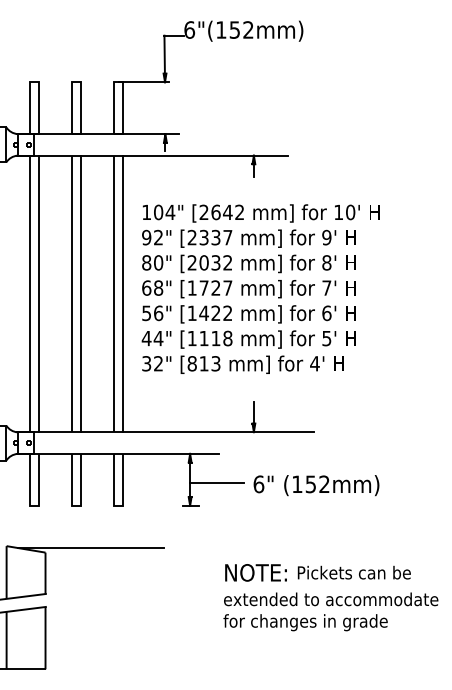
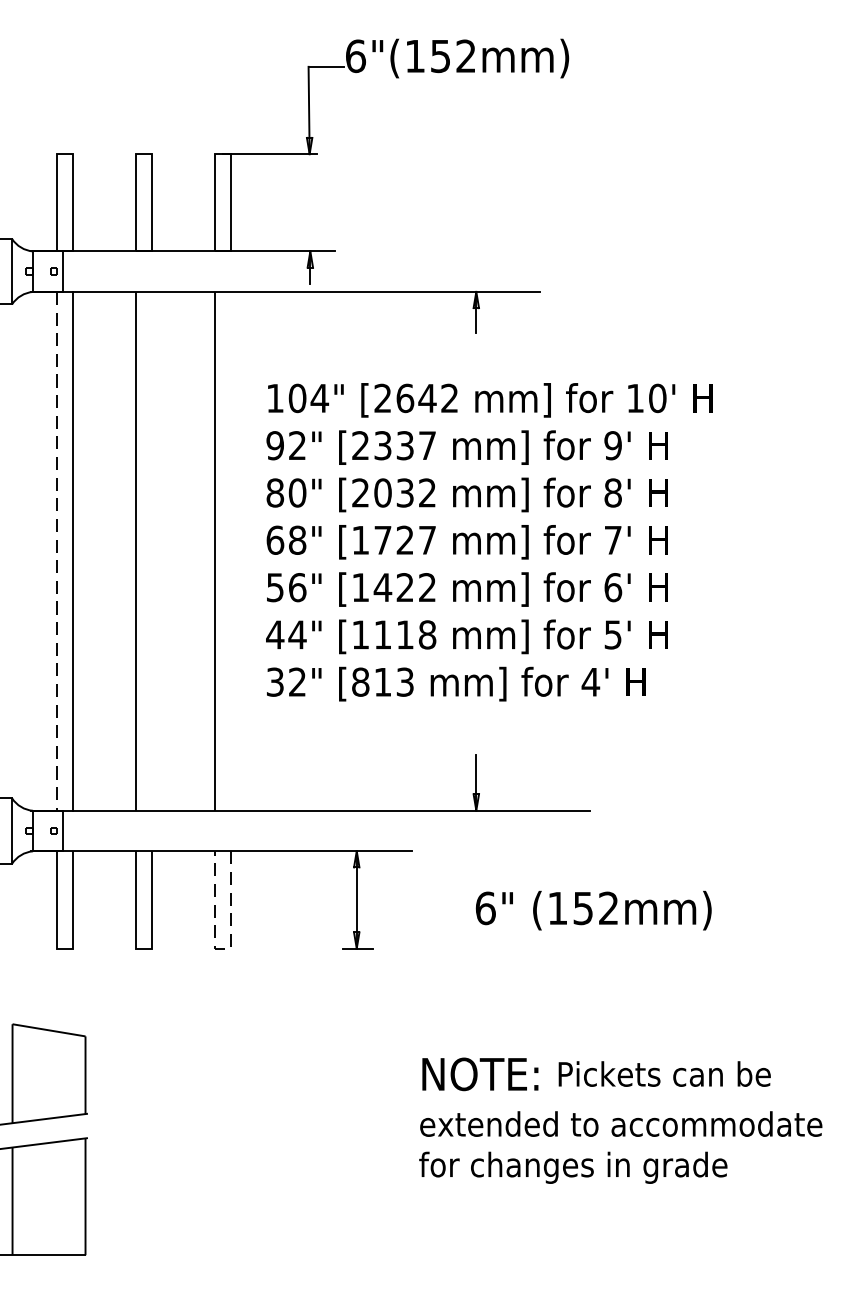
line: (80, 293) -> (151, 550), removed
line: (123, 293) -> (231, 550), removed
line: (30, 294) -> (57, 552), solid -> dashed
line: (217, 483) -> (408, 906), removed
line: (118, 505) -> (222, 948), solid -> dashed
line: (90, 548) -> (169, 1028), removed

